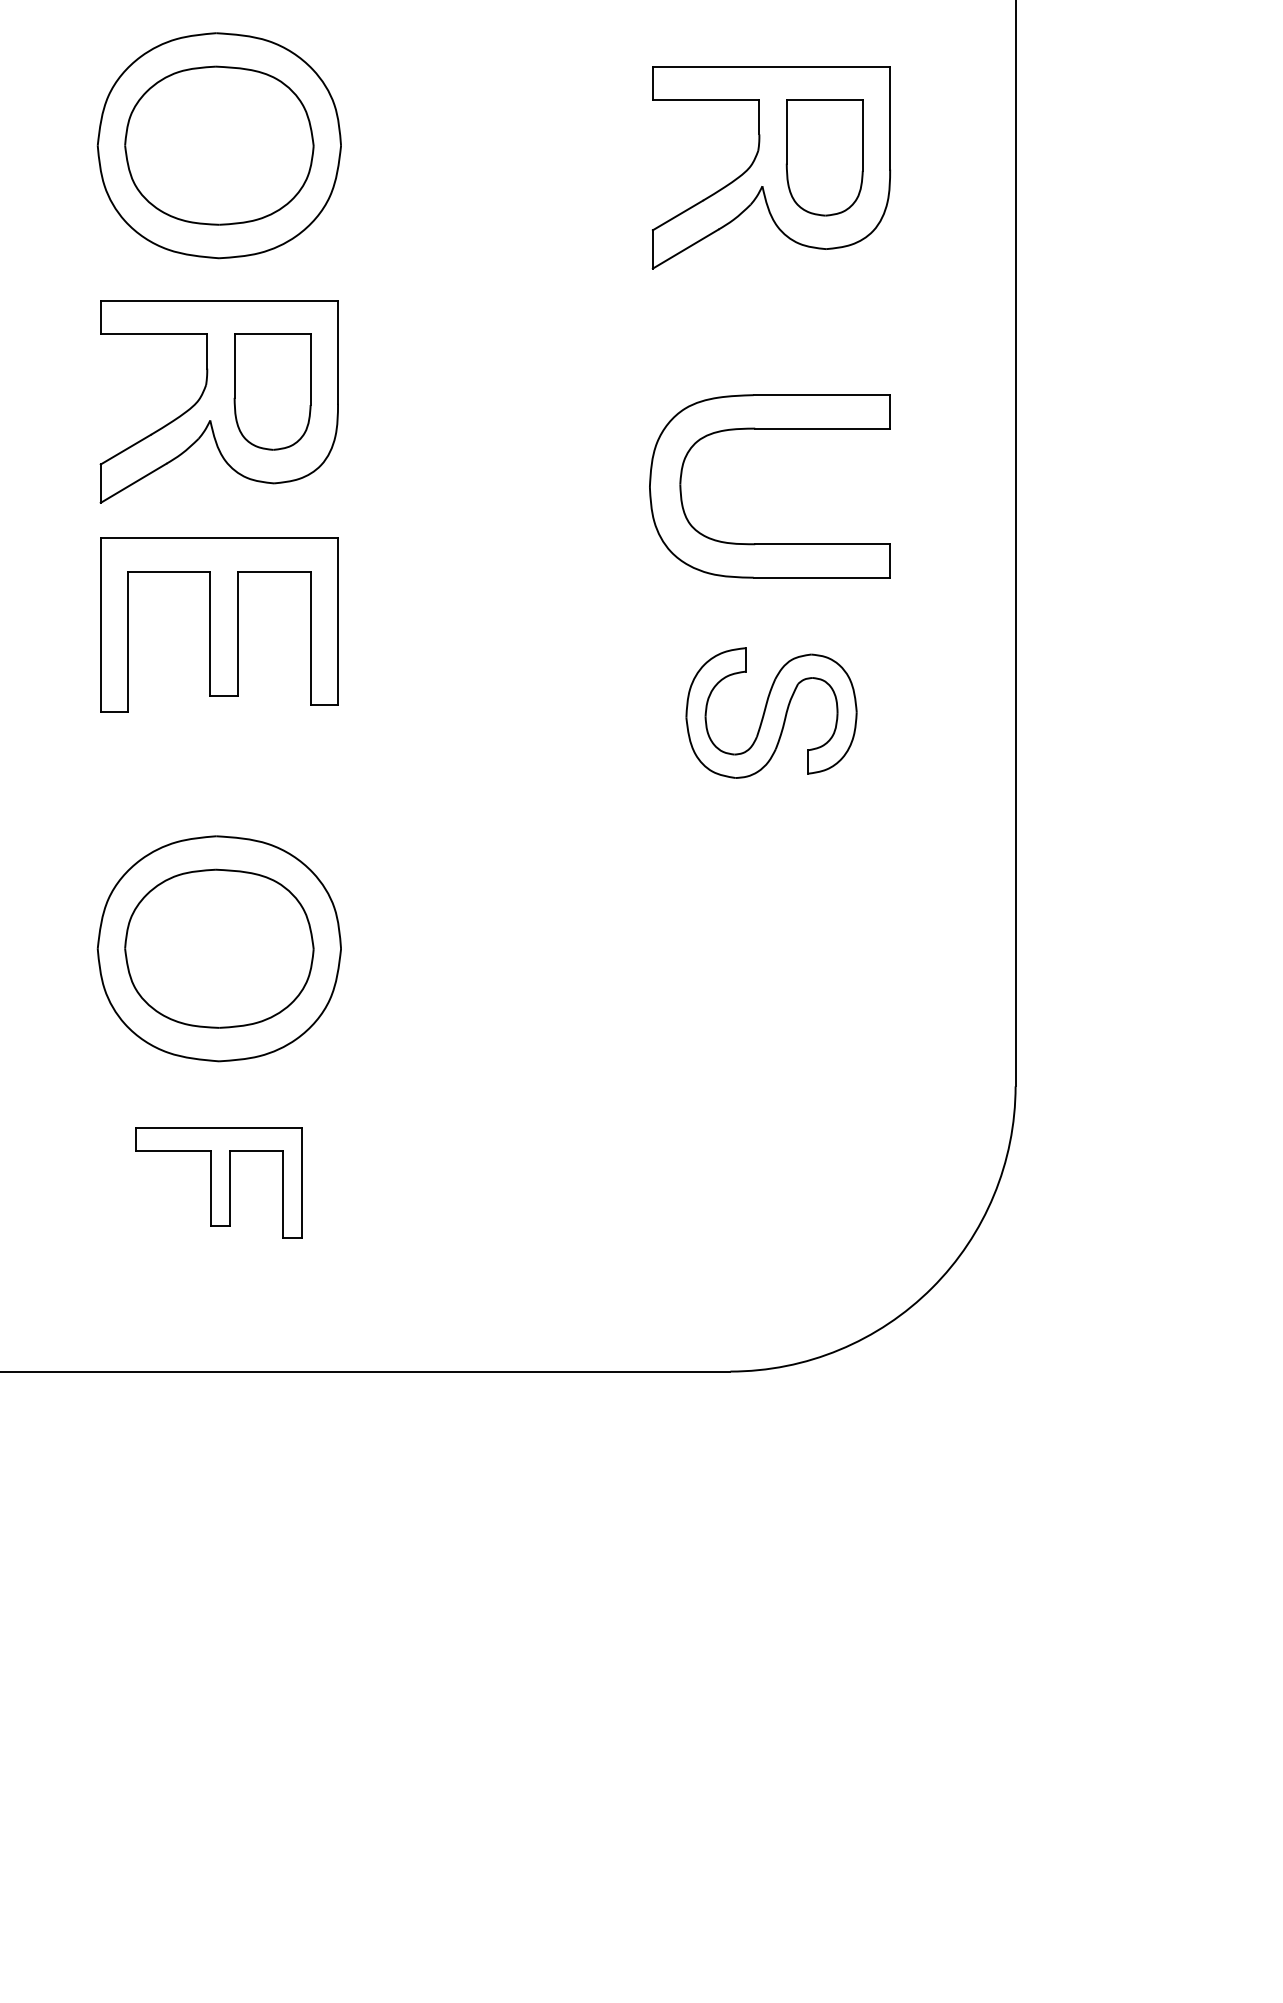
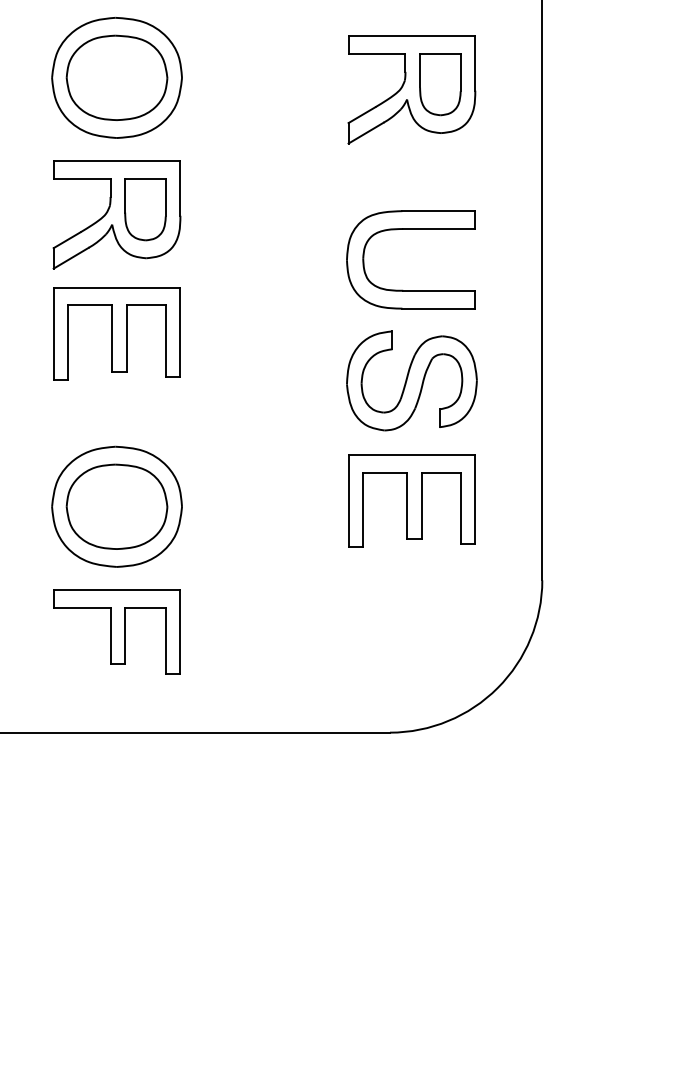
part: (770, 712) -> (411, 380), size x1.43
part: (770, 936) -> (411, 500), added
part: (218, 1182) -> (116, 631), size x1.43

